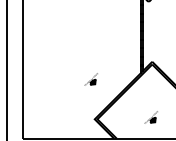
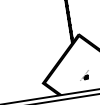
part: (90, 79) -> (35, 54), removed

